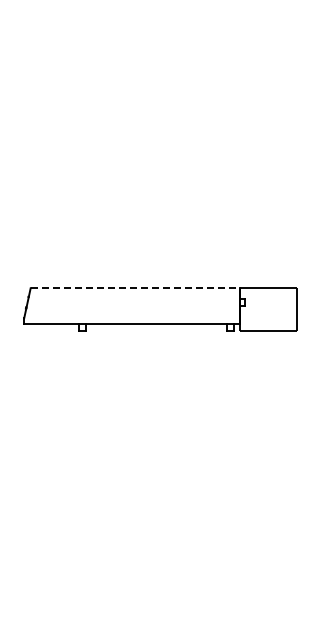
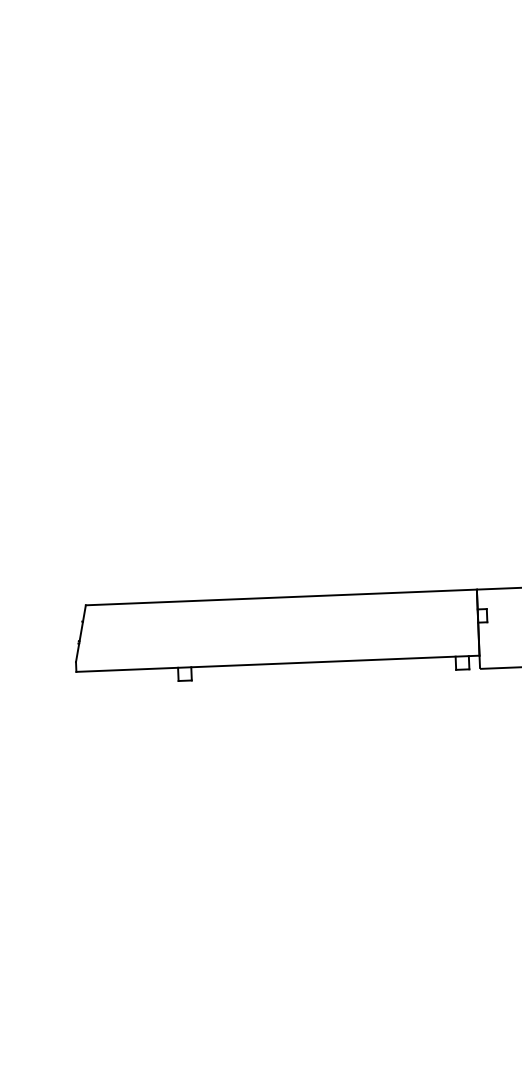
line: (135, 288) -> (281, 597), dashed -> solid

